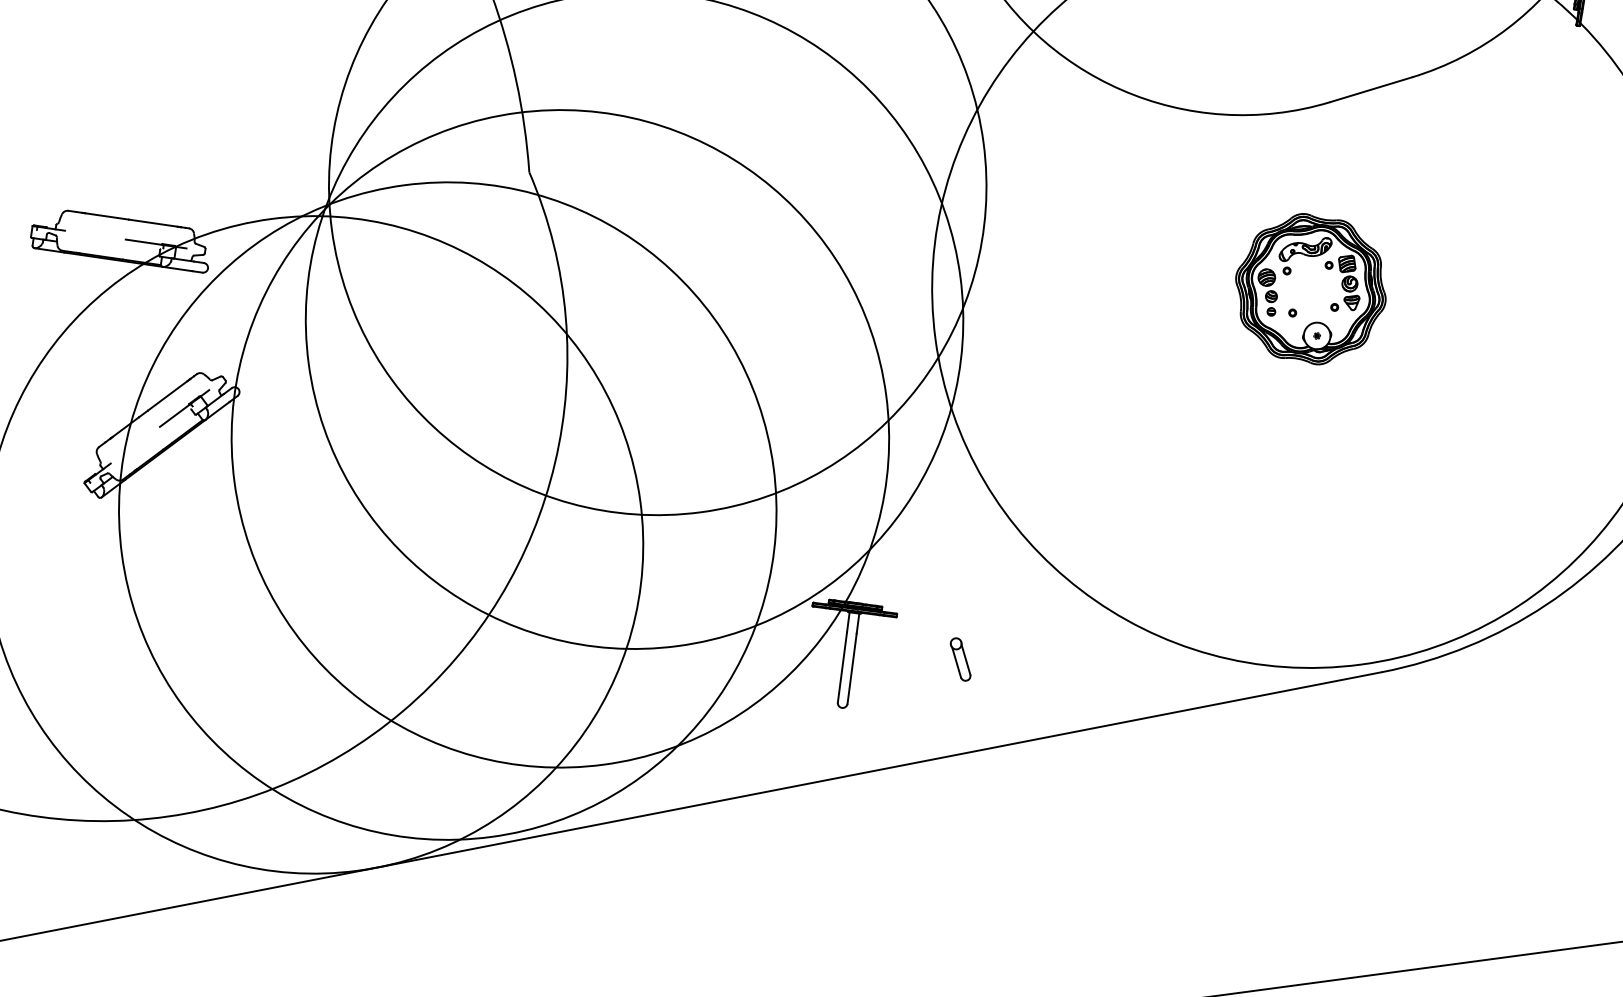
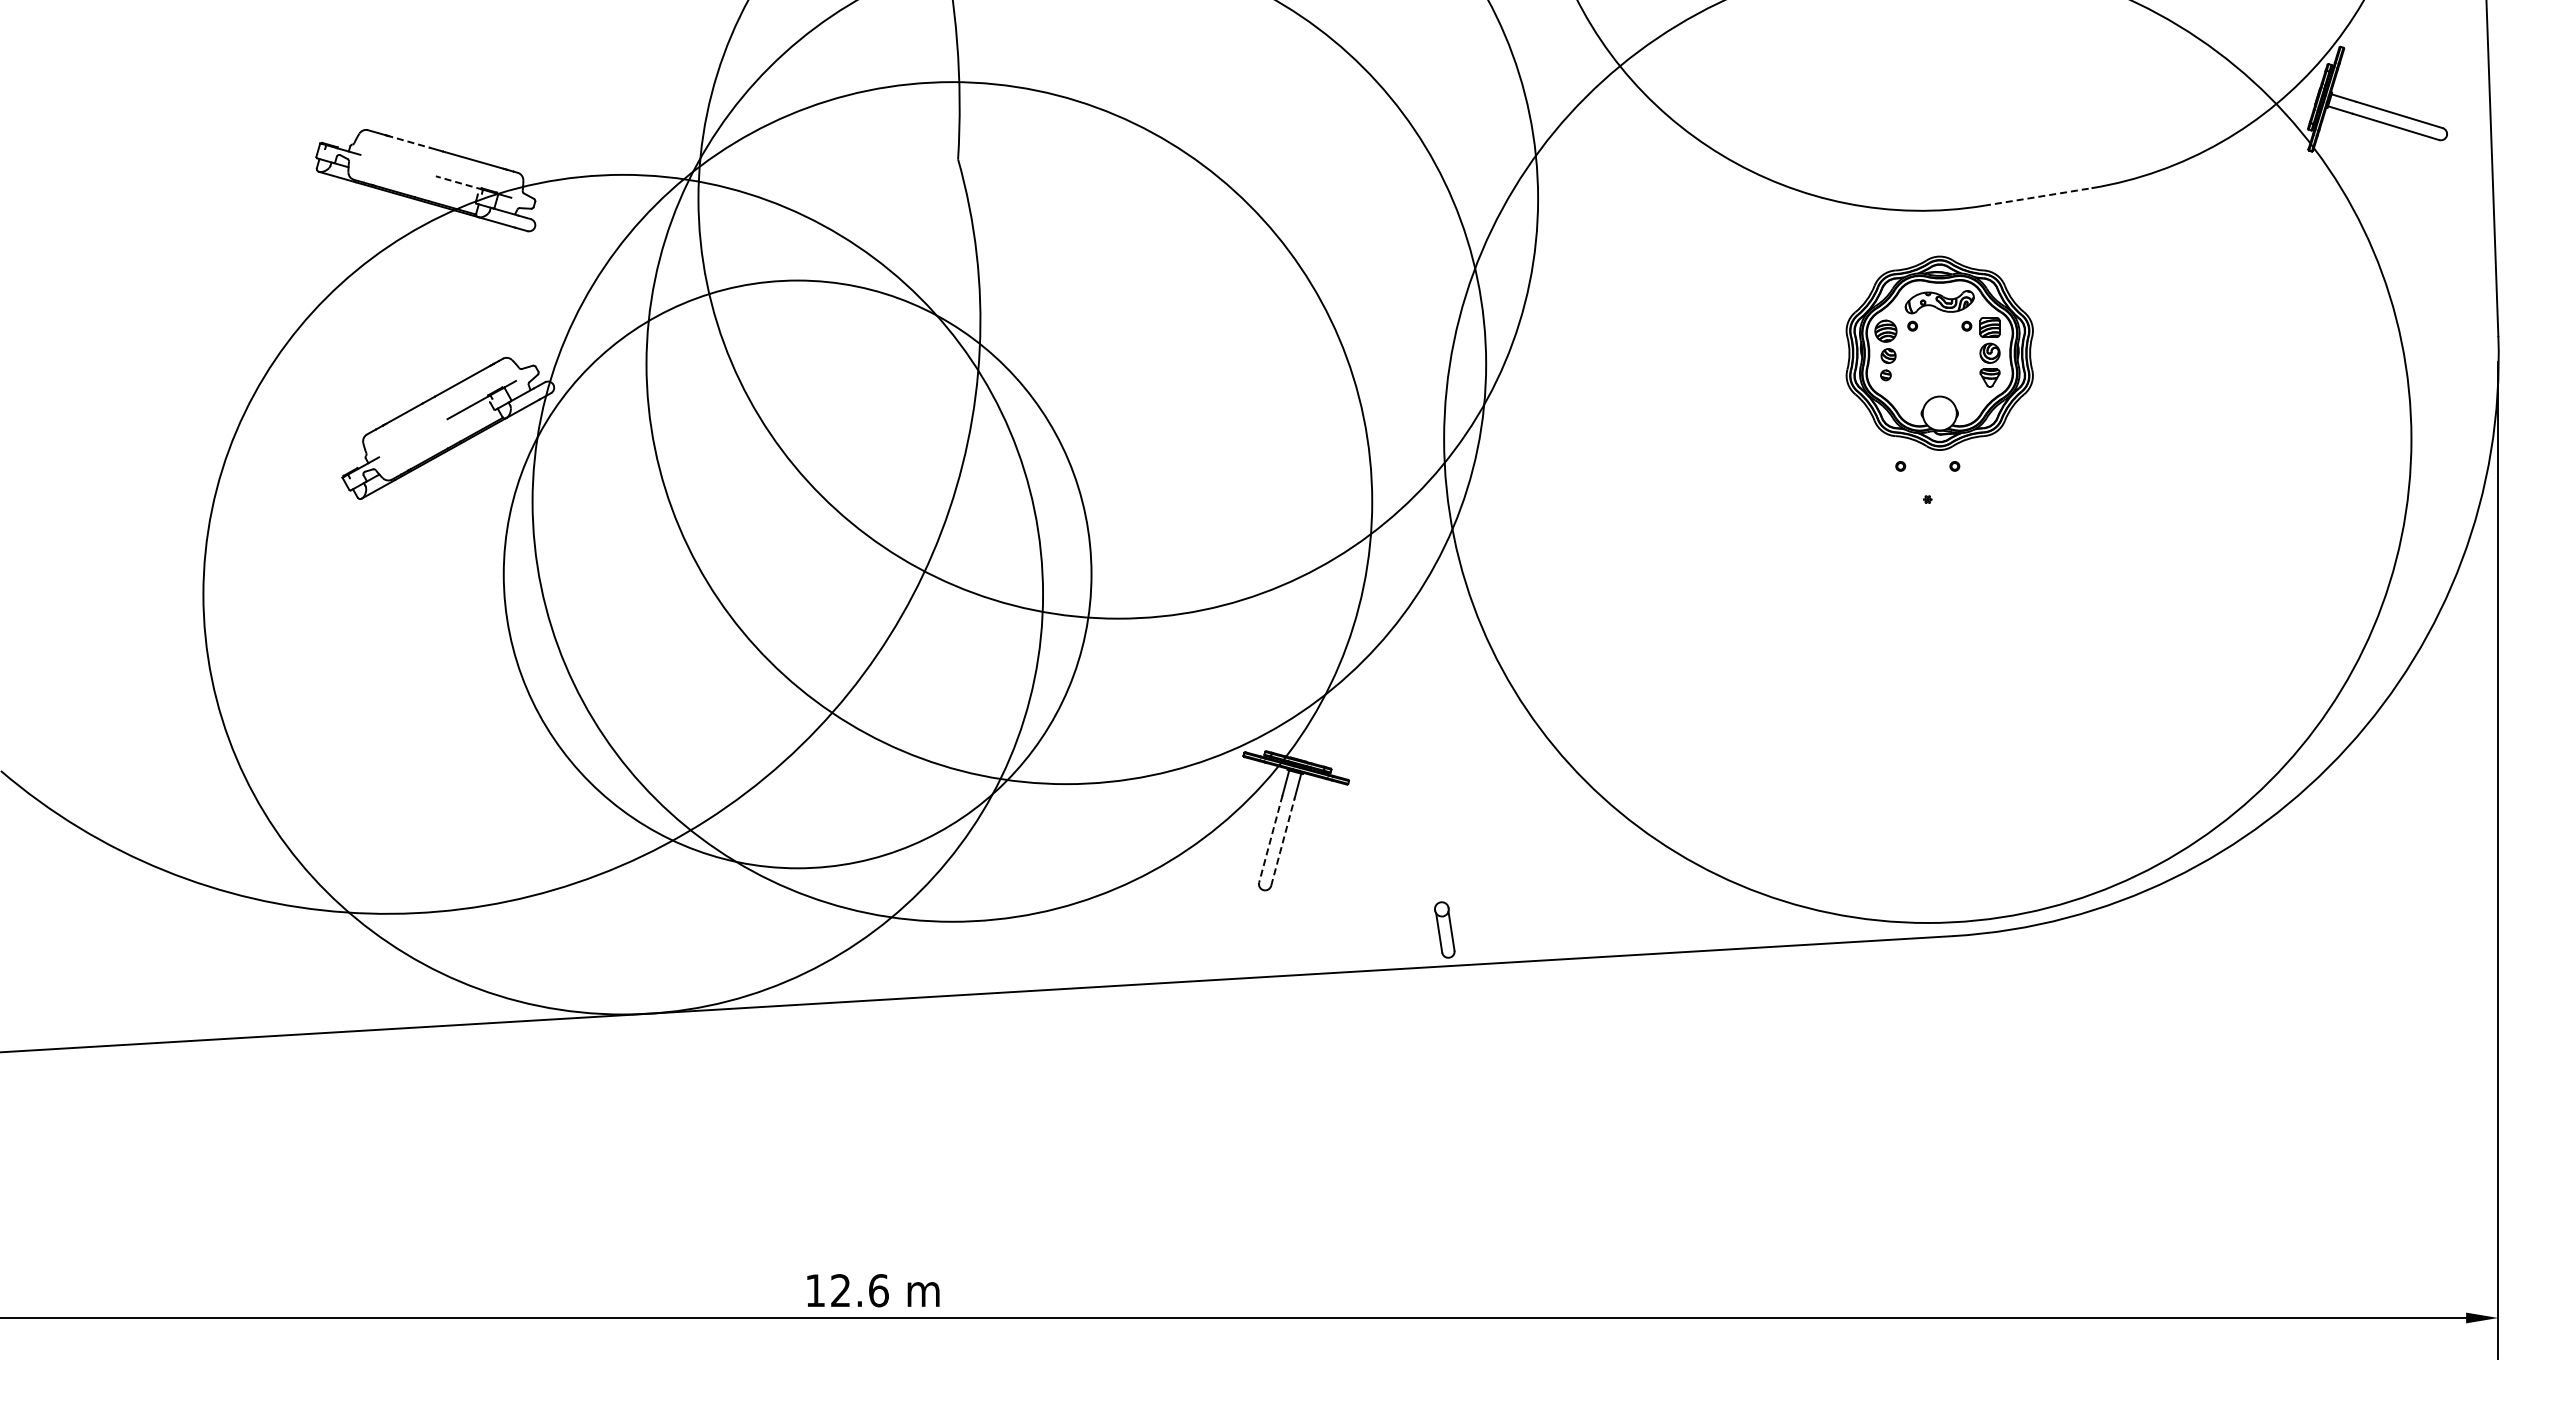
line: (1371, 89) -> (2038, 196), solid -> dashed
line: (100, 215) -> (408, 141), solid -> dashed
line: (144, 242) -> (459, 183), solid -> dashed
part: (1310, 288) -> (1939, 352), moved
circle: (447, 511) -> (797, 574), size x0.7
part: (960, 659) -> (1444, 929), moved
line: (842, 667) -> (1270, 839), solid -> dashed
line: (852, 668) -> (1283, 841), solid -> dashed

